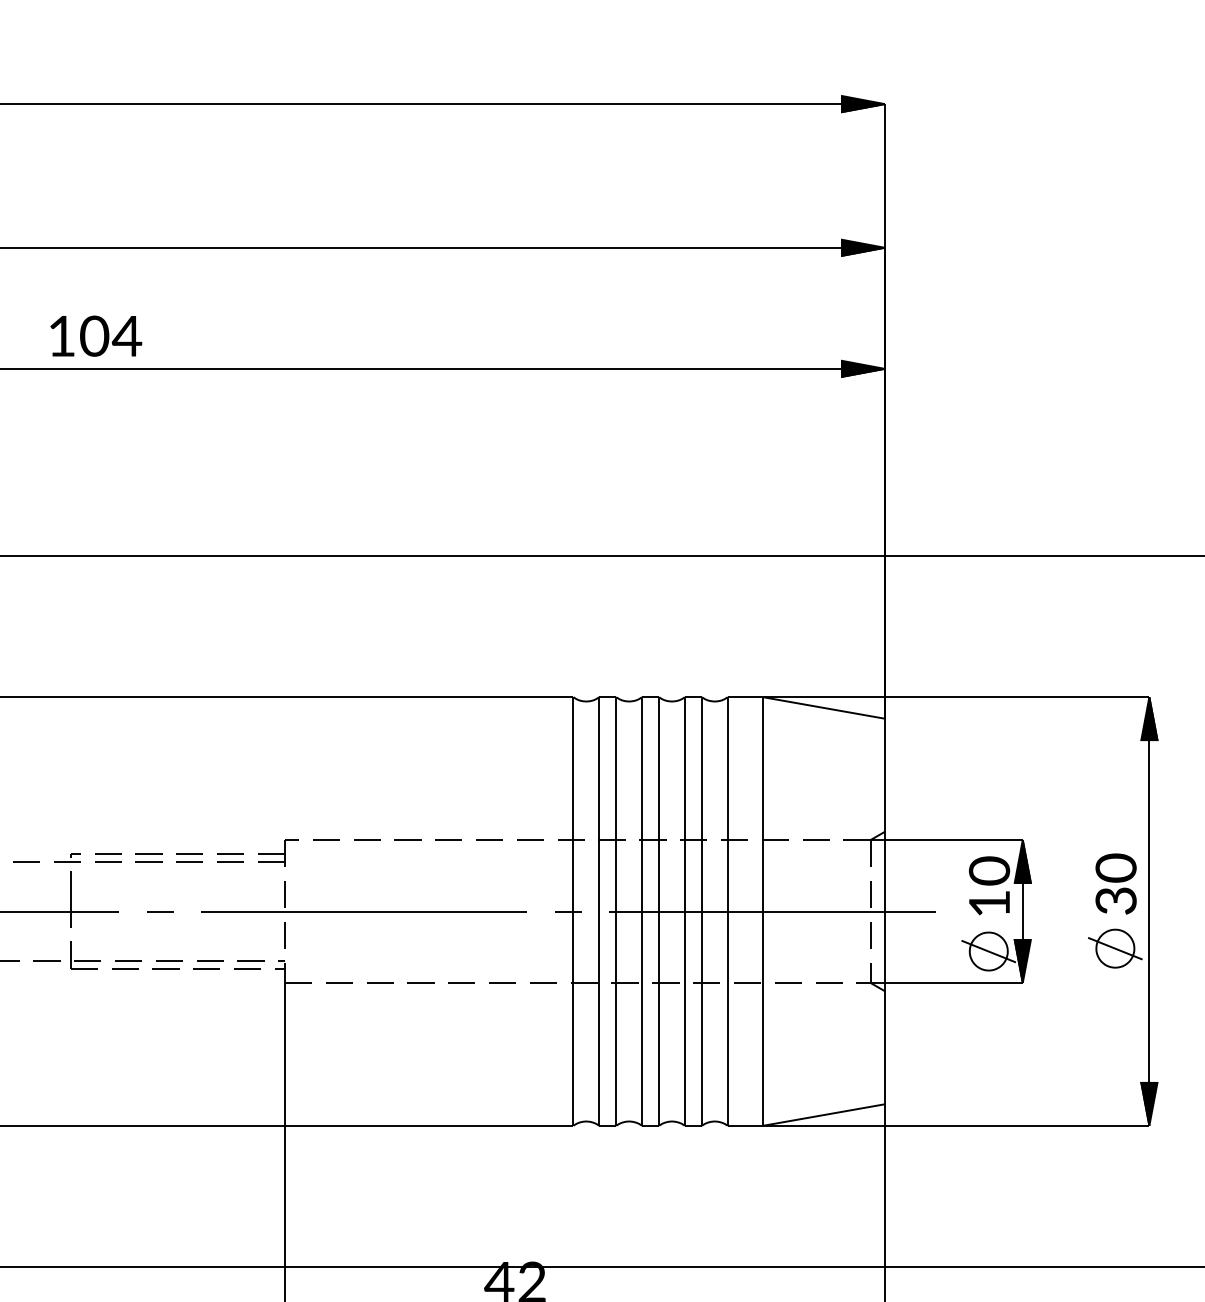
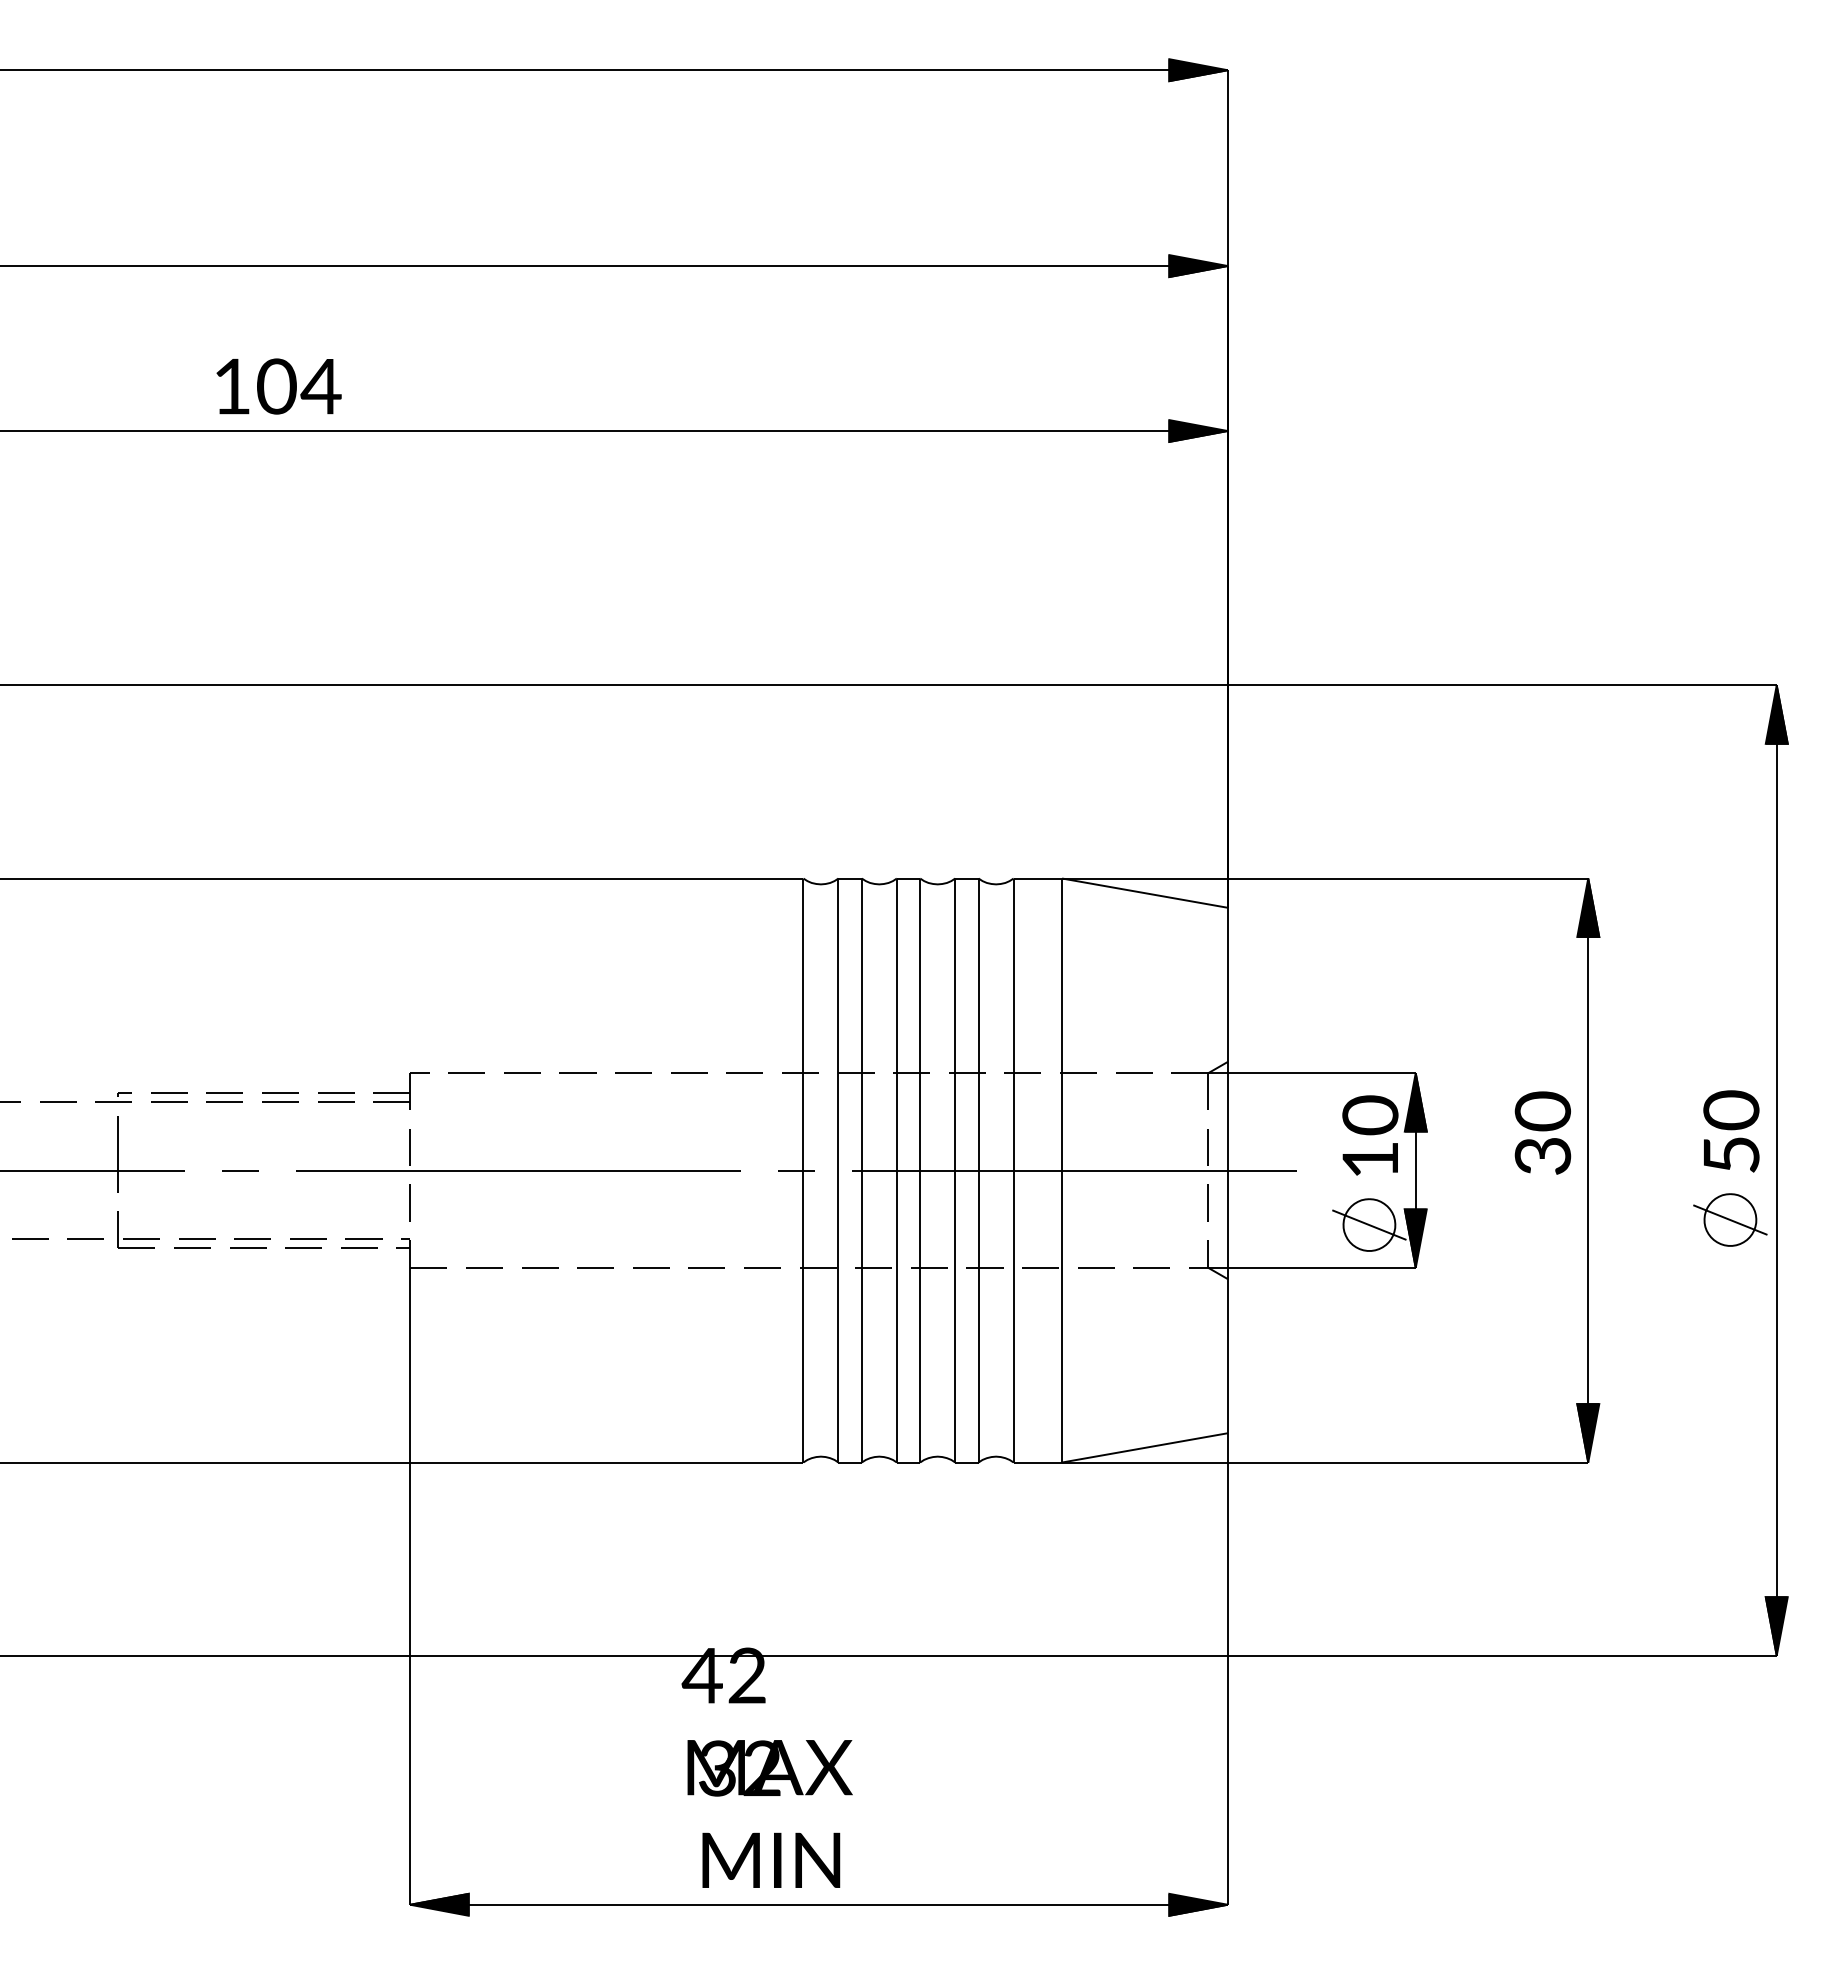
text: (95, 336) -> (278, 386), moved
part: (1115, 948) -> (1541, 1220), removed

